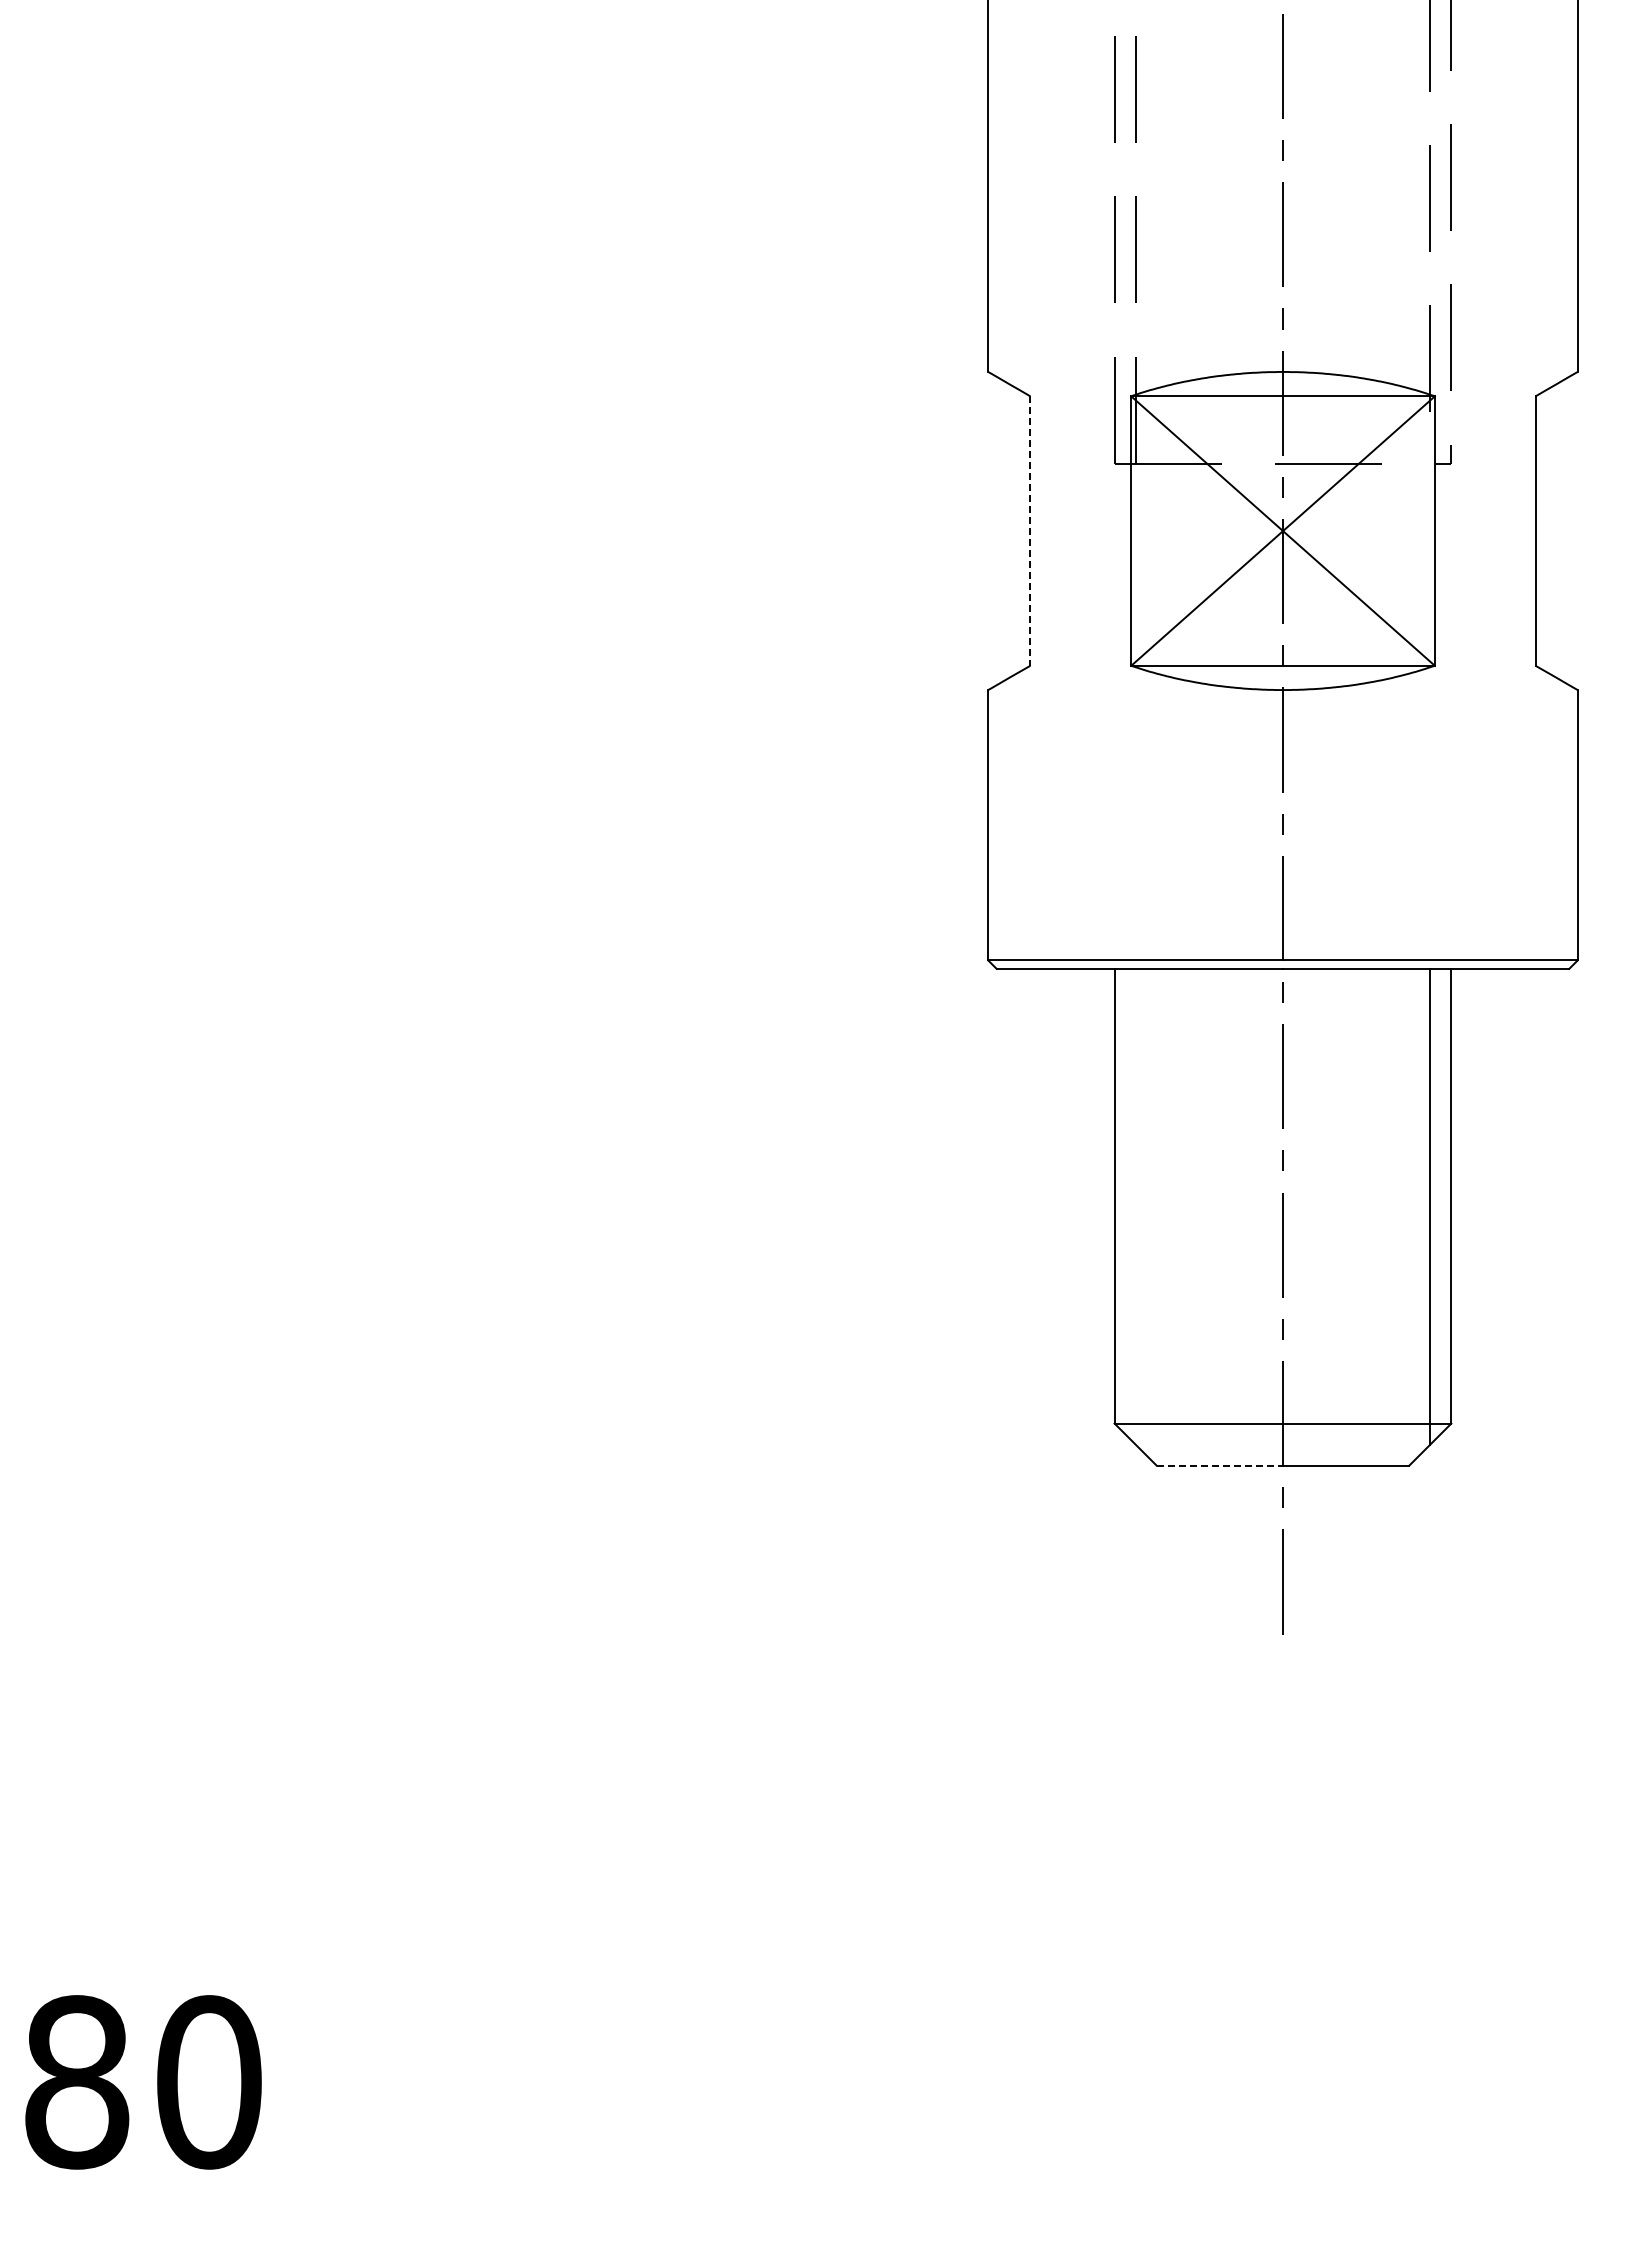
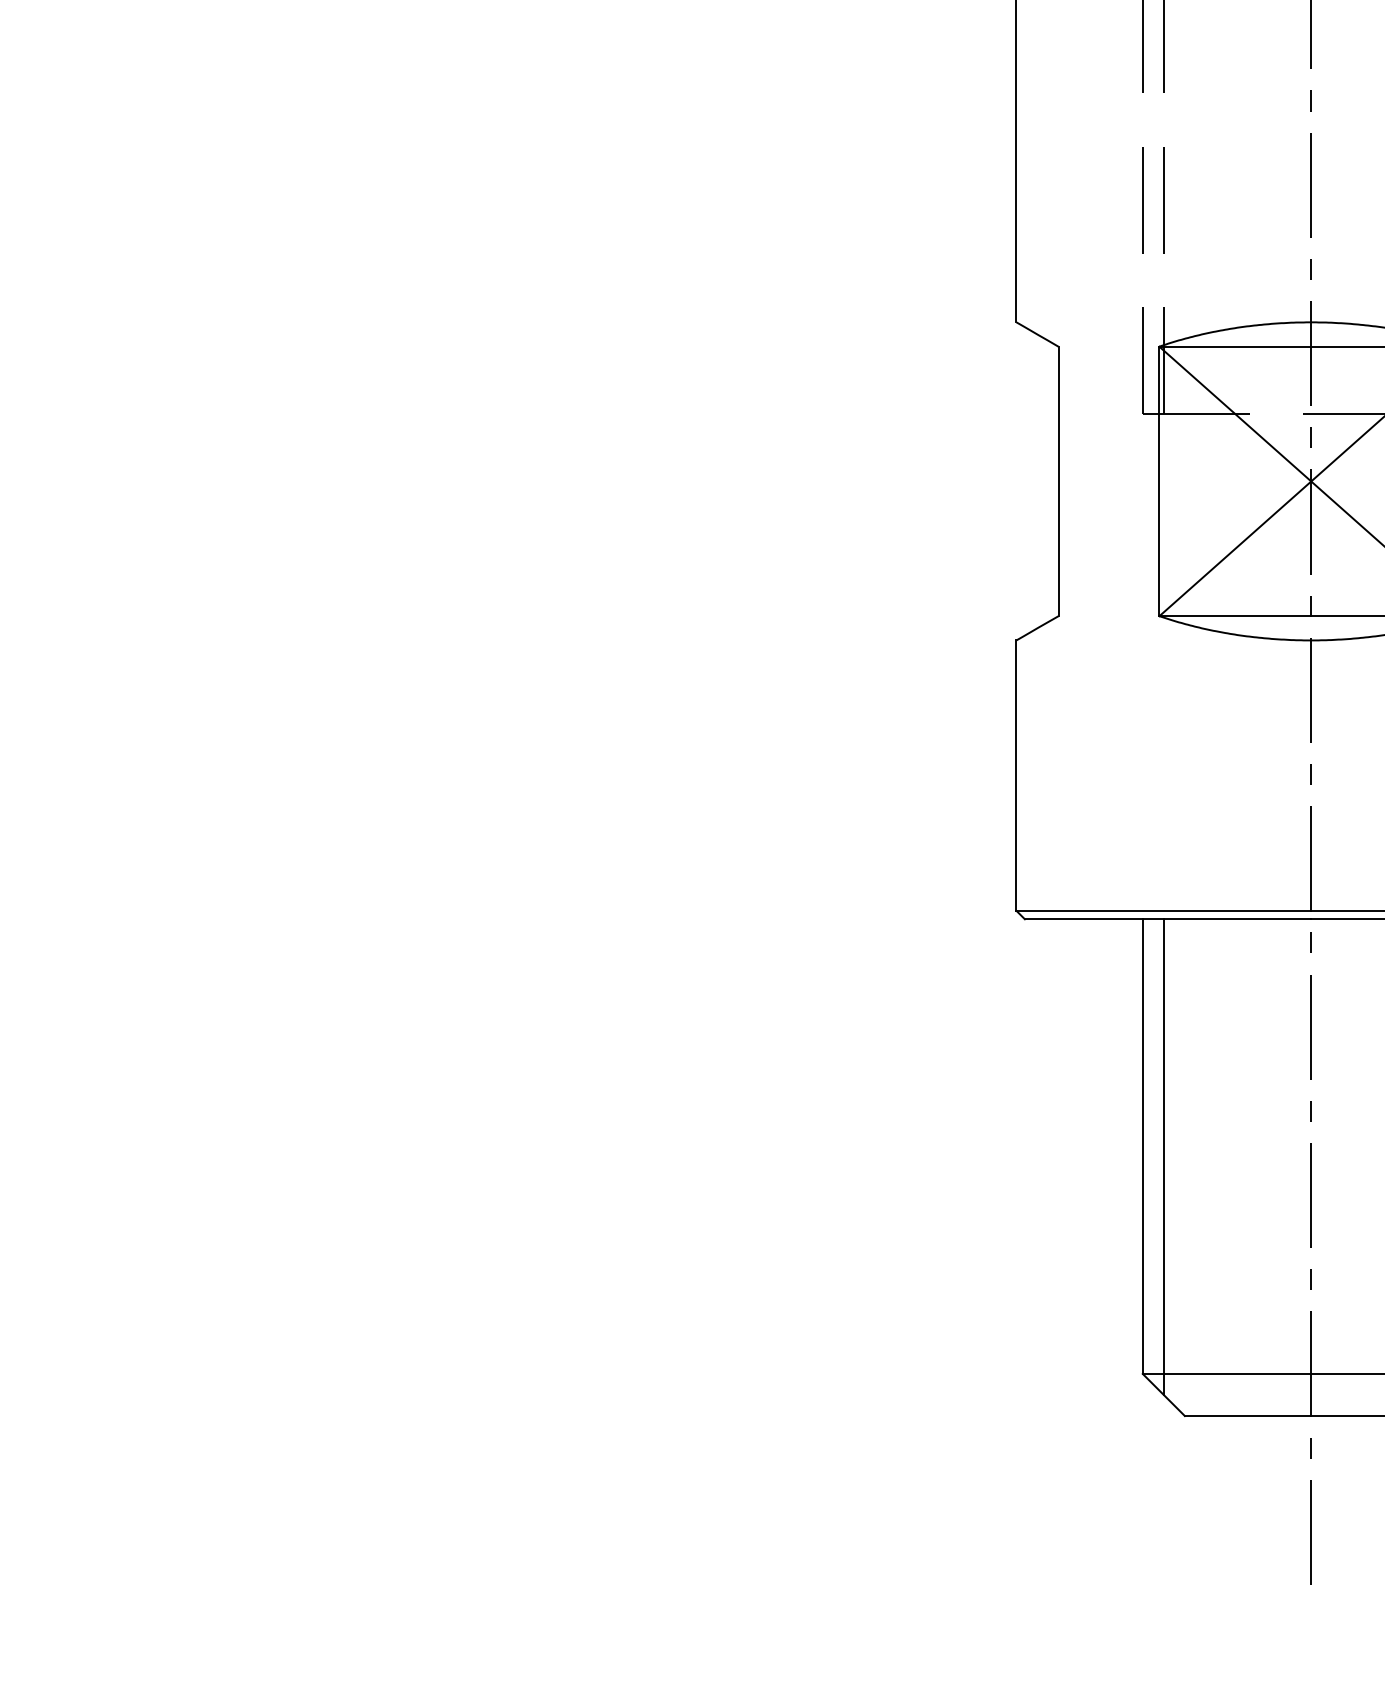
line: (1030, 531) -> (1058, 481), dashed -> solid
line: (1135, 1206) -> (1163, 1156), added
line: (1220, 1465) -> (1248, 1415), dashed -> solid

